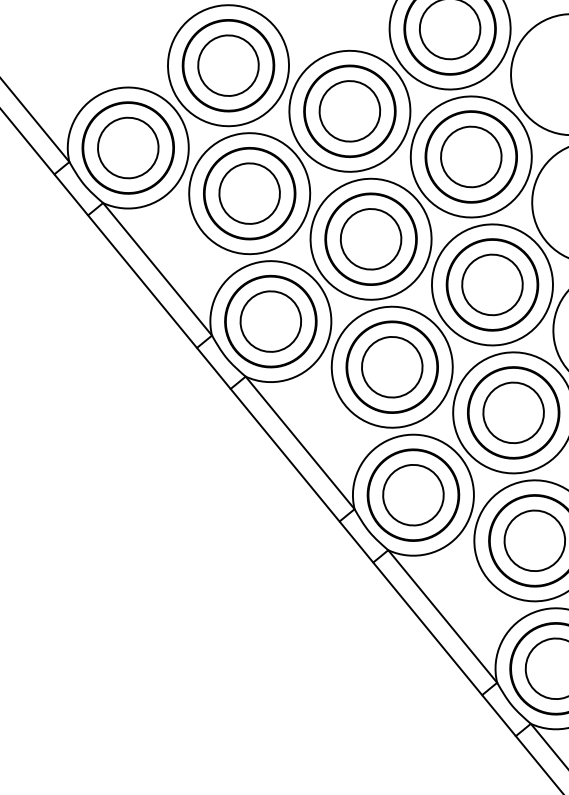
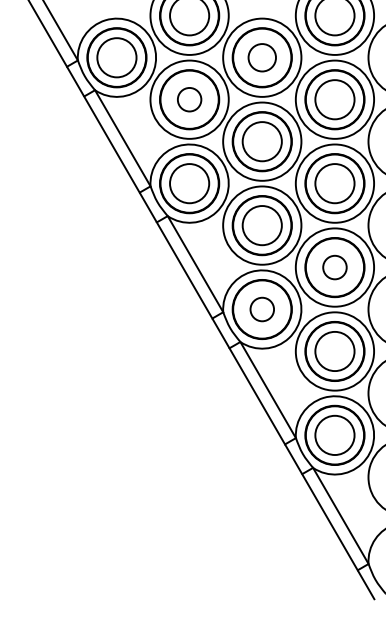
circle: (348, 111) -> (261, 57), size x0.7
circle: (249, 193) -> (189, 99), size x0.6
circle: (512, 412) -> (334, 267), size x0.6
circle: (412, 495) -> (261, 309), size x0.6

